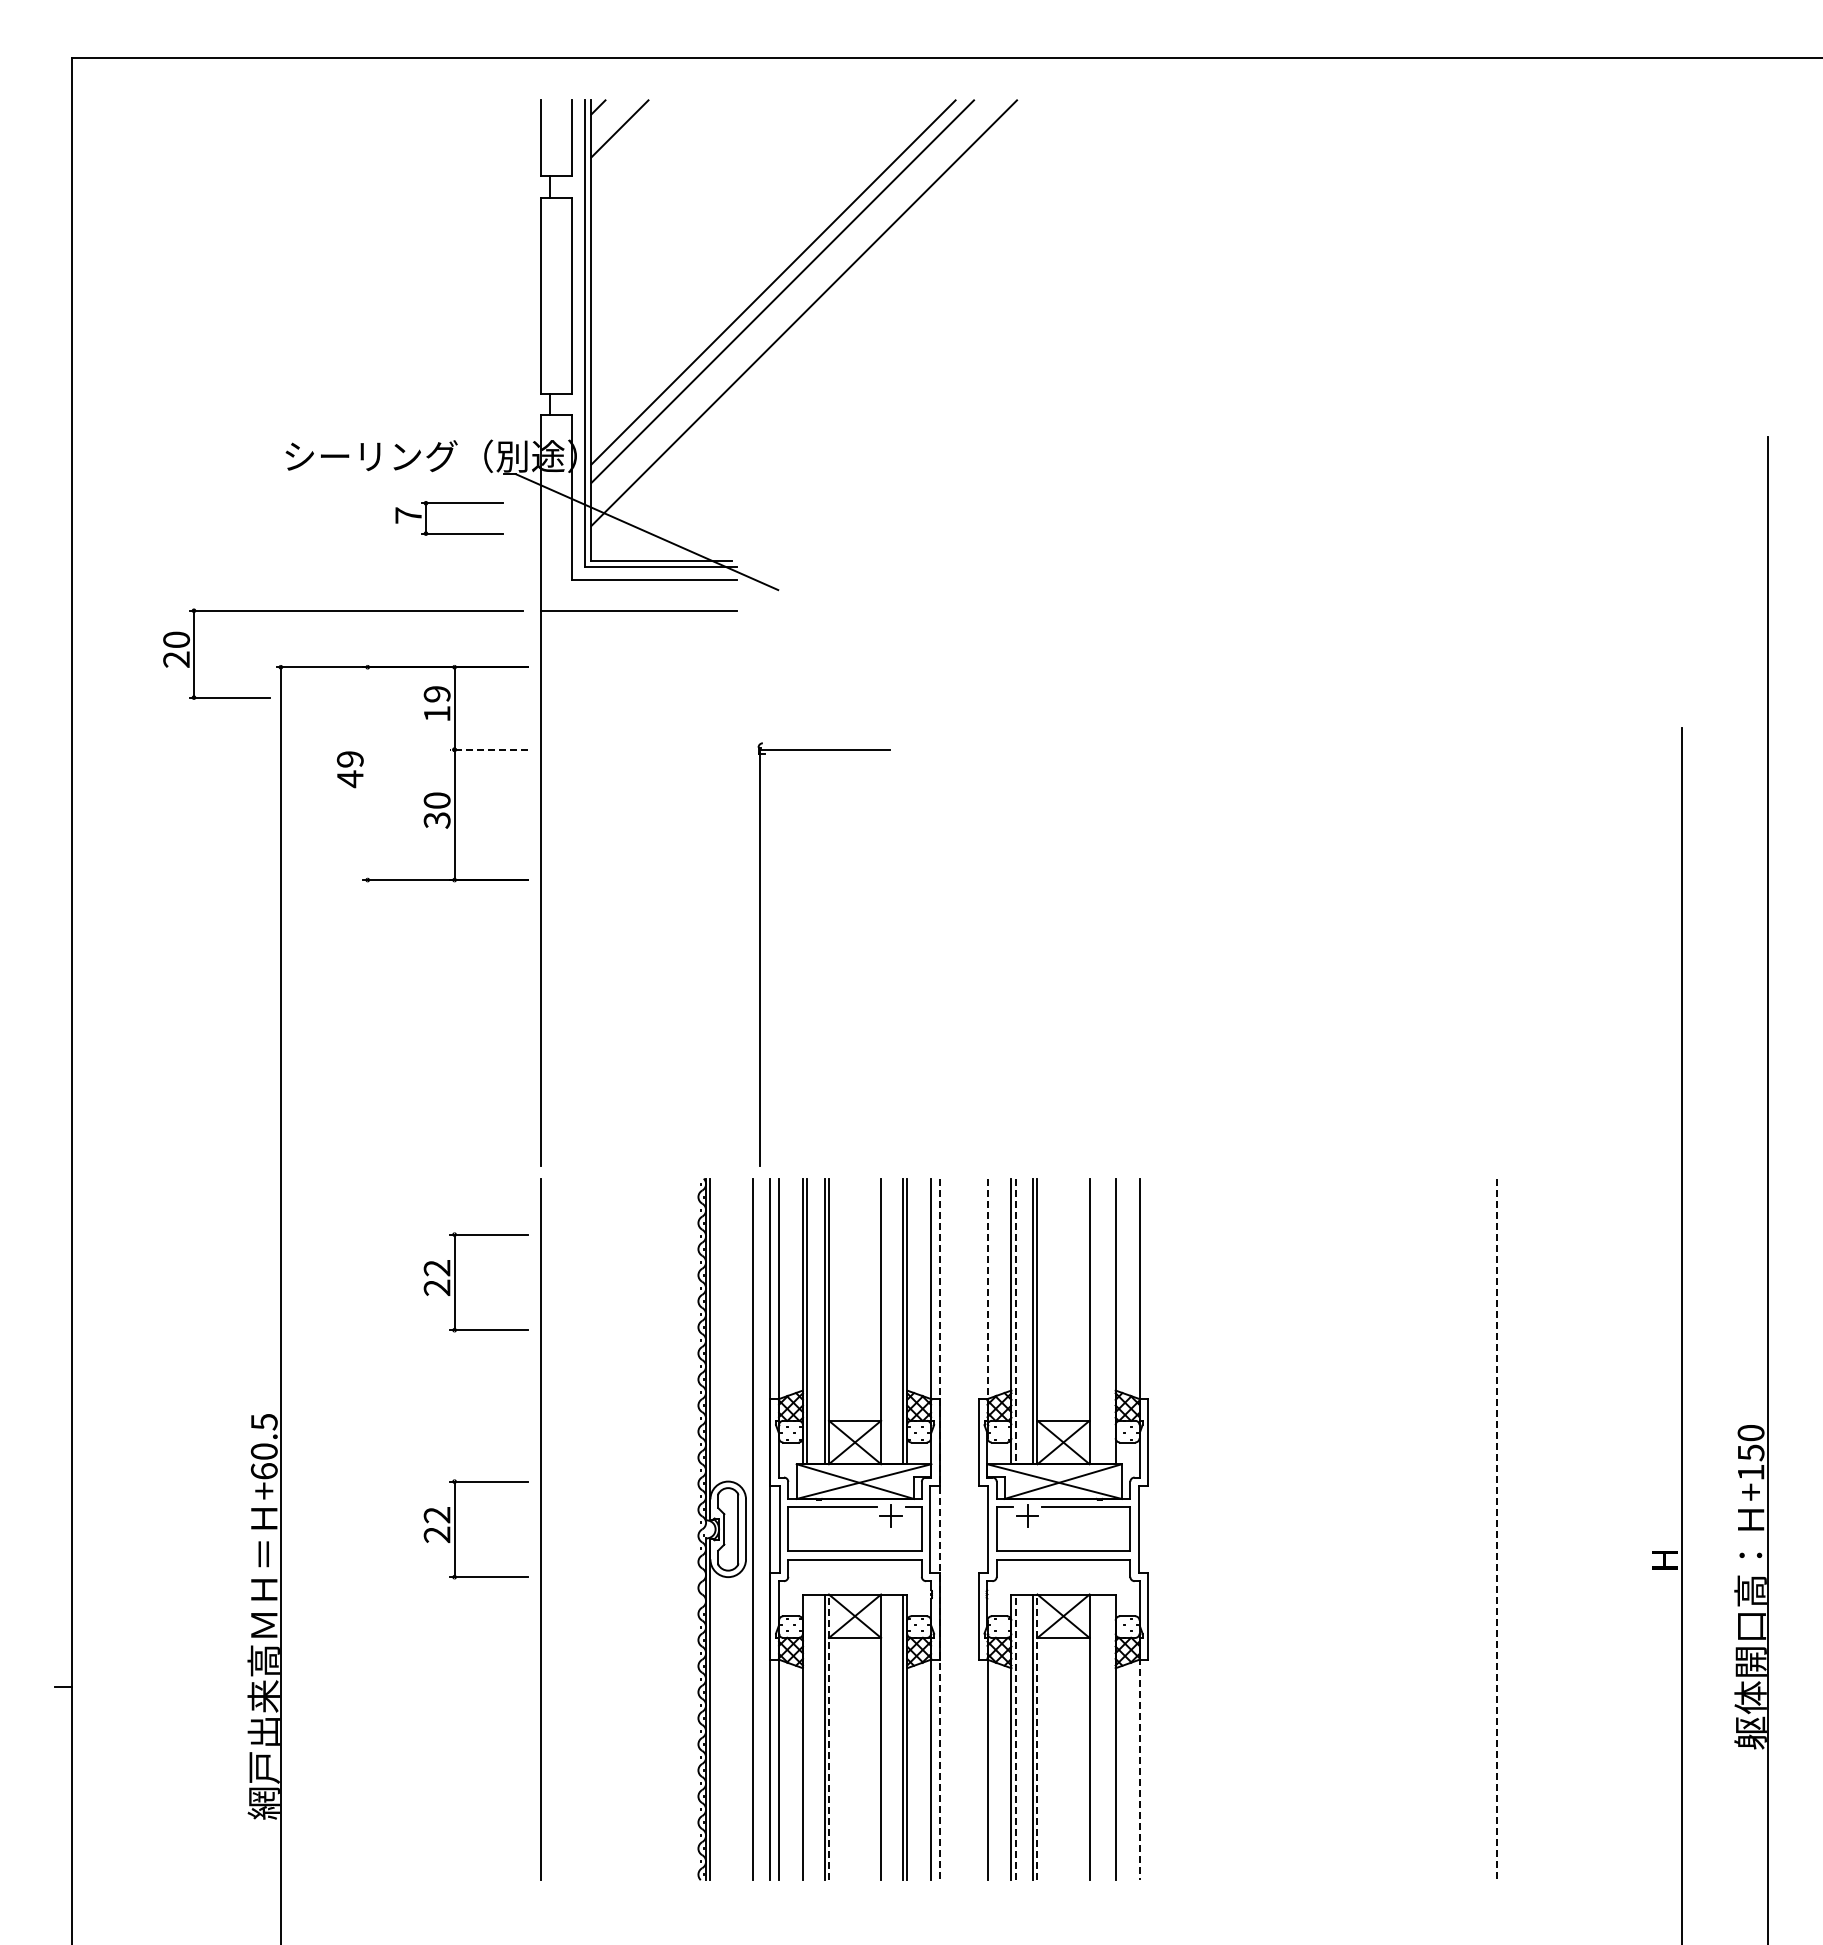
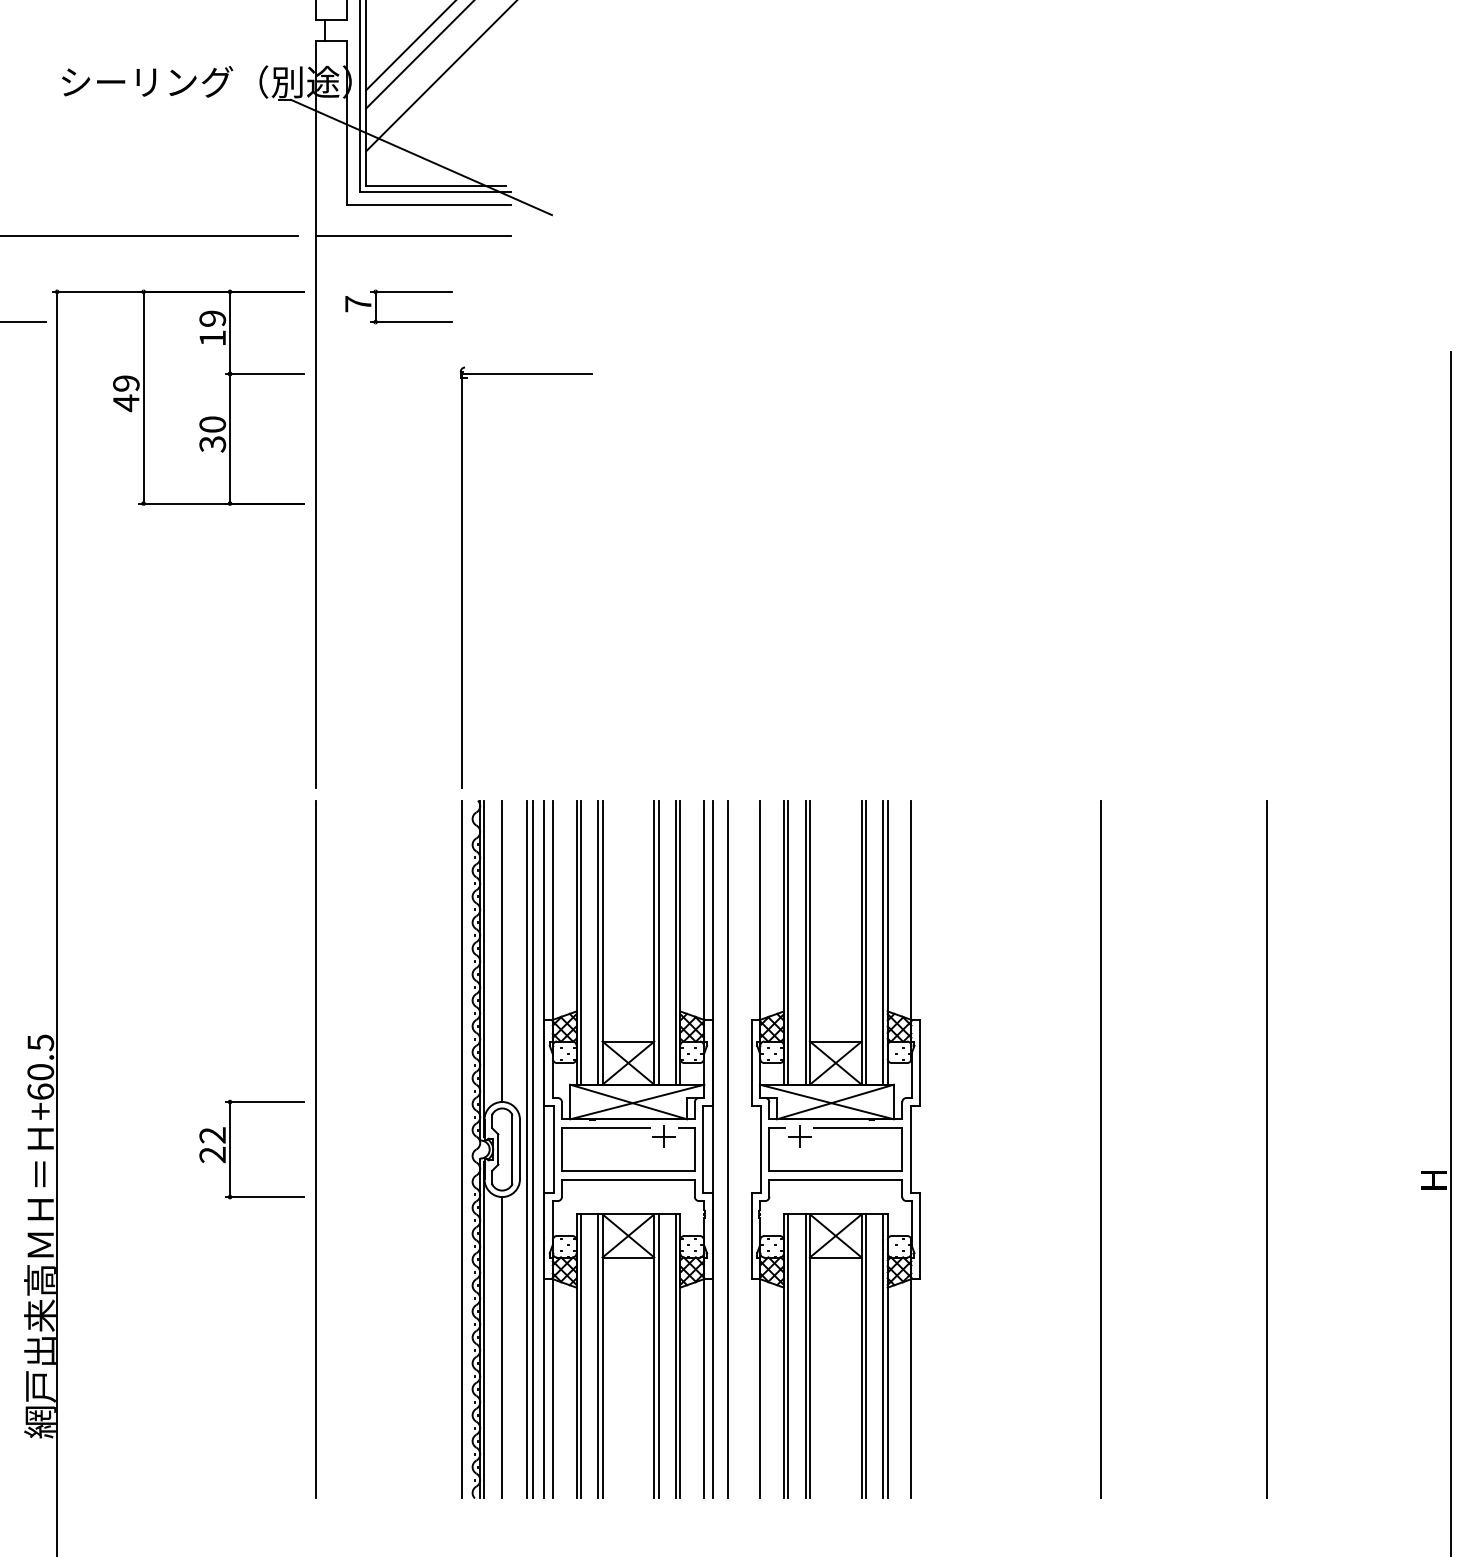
part: (449, 503) -> (399, 292), moved
line: (488, 749) -> (263, 373), dashed -> solid
line: (367, 773) -> (143, 397), added
part: (760, 954) -> (462, 577), moved
part: (455, 1282) -> (230, 903), removed
line: (987, 1290) -> (760, 911), dashed -> solid
line: (885, 1321) -> (658, 942), added
line: (1015, 1321) -> (788, 942), dashed -> solid
line: (1093, 1321) -> (865, 942), added
line: (1111, 1321) -> (883, 942), added
line: (727, 1329) -> (501, 950), added
line: (687, 1529) -> (461, 1149), added
line: (758, 1529) -> (532, 1149), added
line: (939, 1529) -> (712, 1149), dashed -> solid
line: (954, 1529) -> (727, 1149), added
line: (1330, 1529) -> (1101, 1149), added
line: (1497, 1529) -> (1267, 1149), dashed -> solid
line: (727, 1728) -> (501, 1347), added
line: (807, 1737) -> (581, 1356), added
line: (829, 1737) -> (602, 1356), dashed -> solid
line: (885, 1737) -> (658, 1356), added
line: (1015, 1737) -> (788, 1356), dashed -> solid
line: (1037, 1737) -> (809, 1356), dashed -> solid
line: (1093, 1737) -> (865, 1356), added
line: (1111, 1737) -> (883, 1356), added
line: (1139, 1769) -> (911, 1388), dashed -> solid

